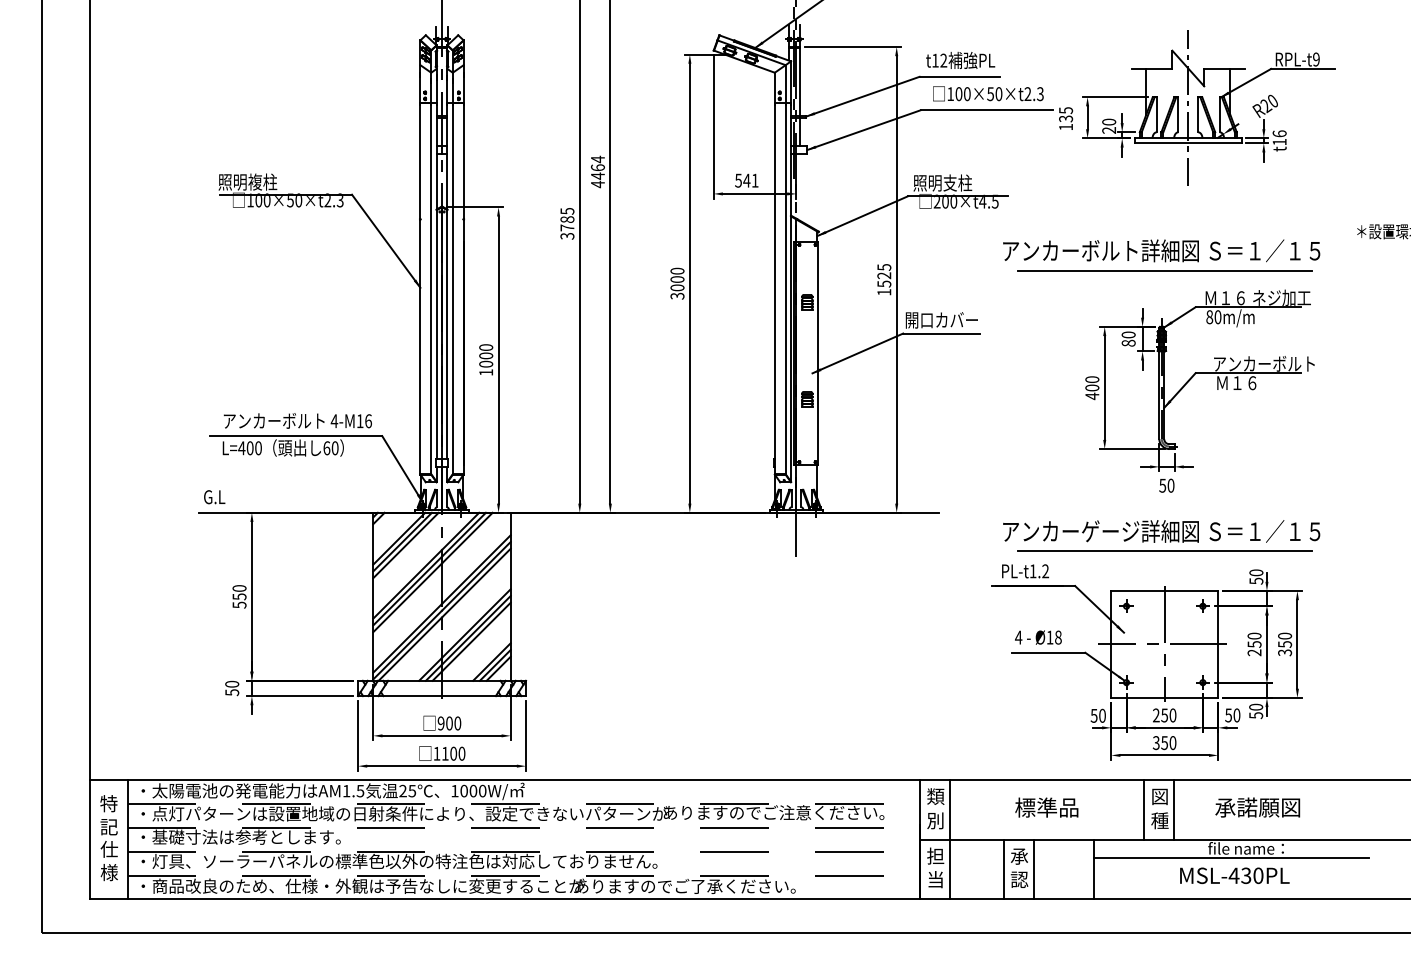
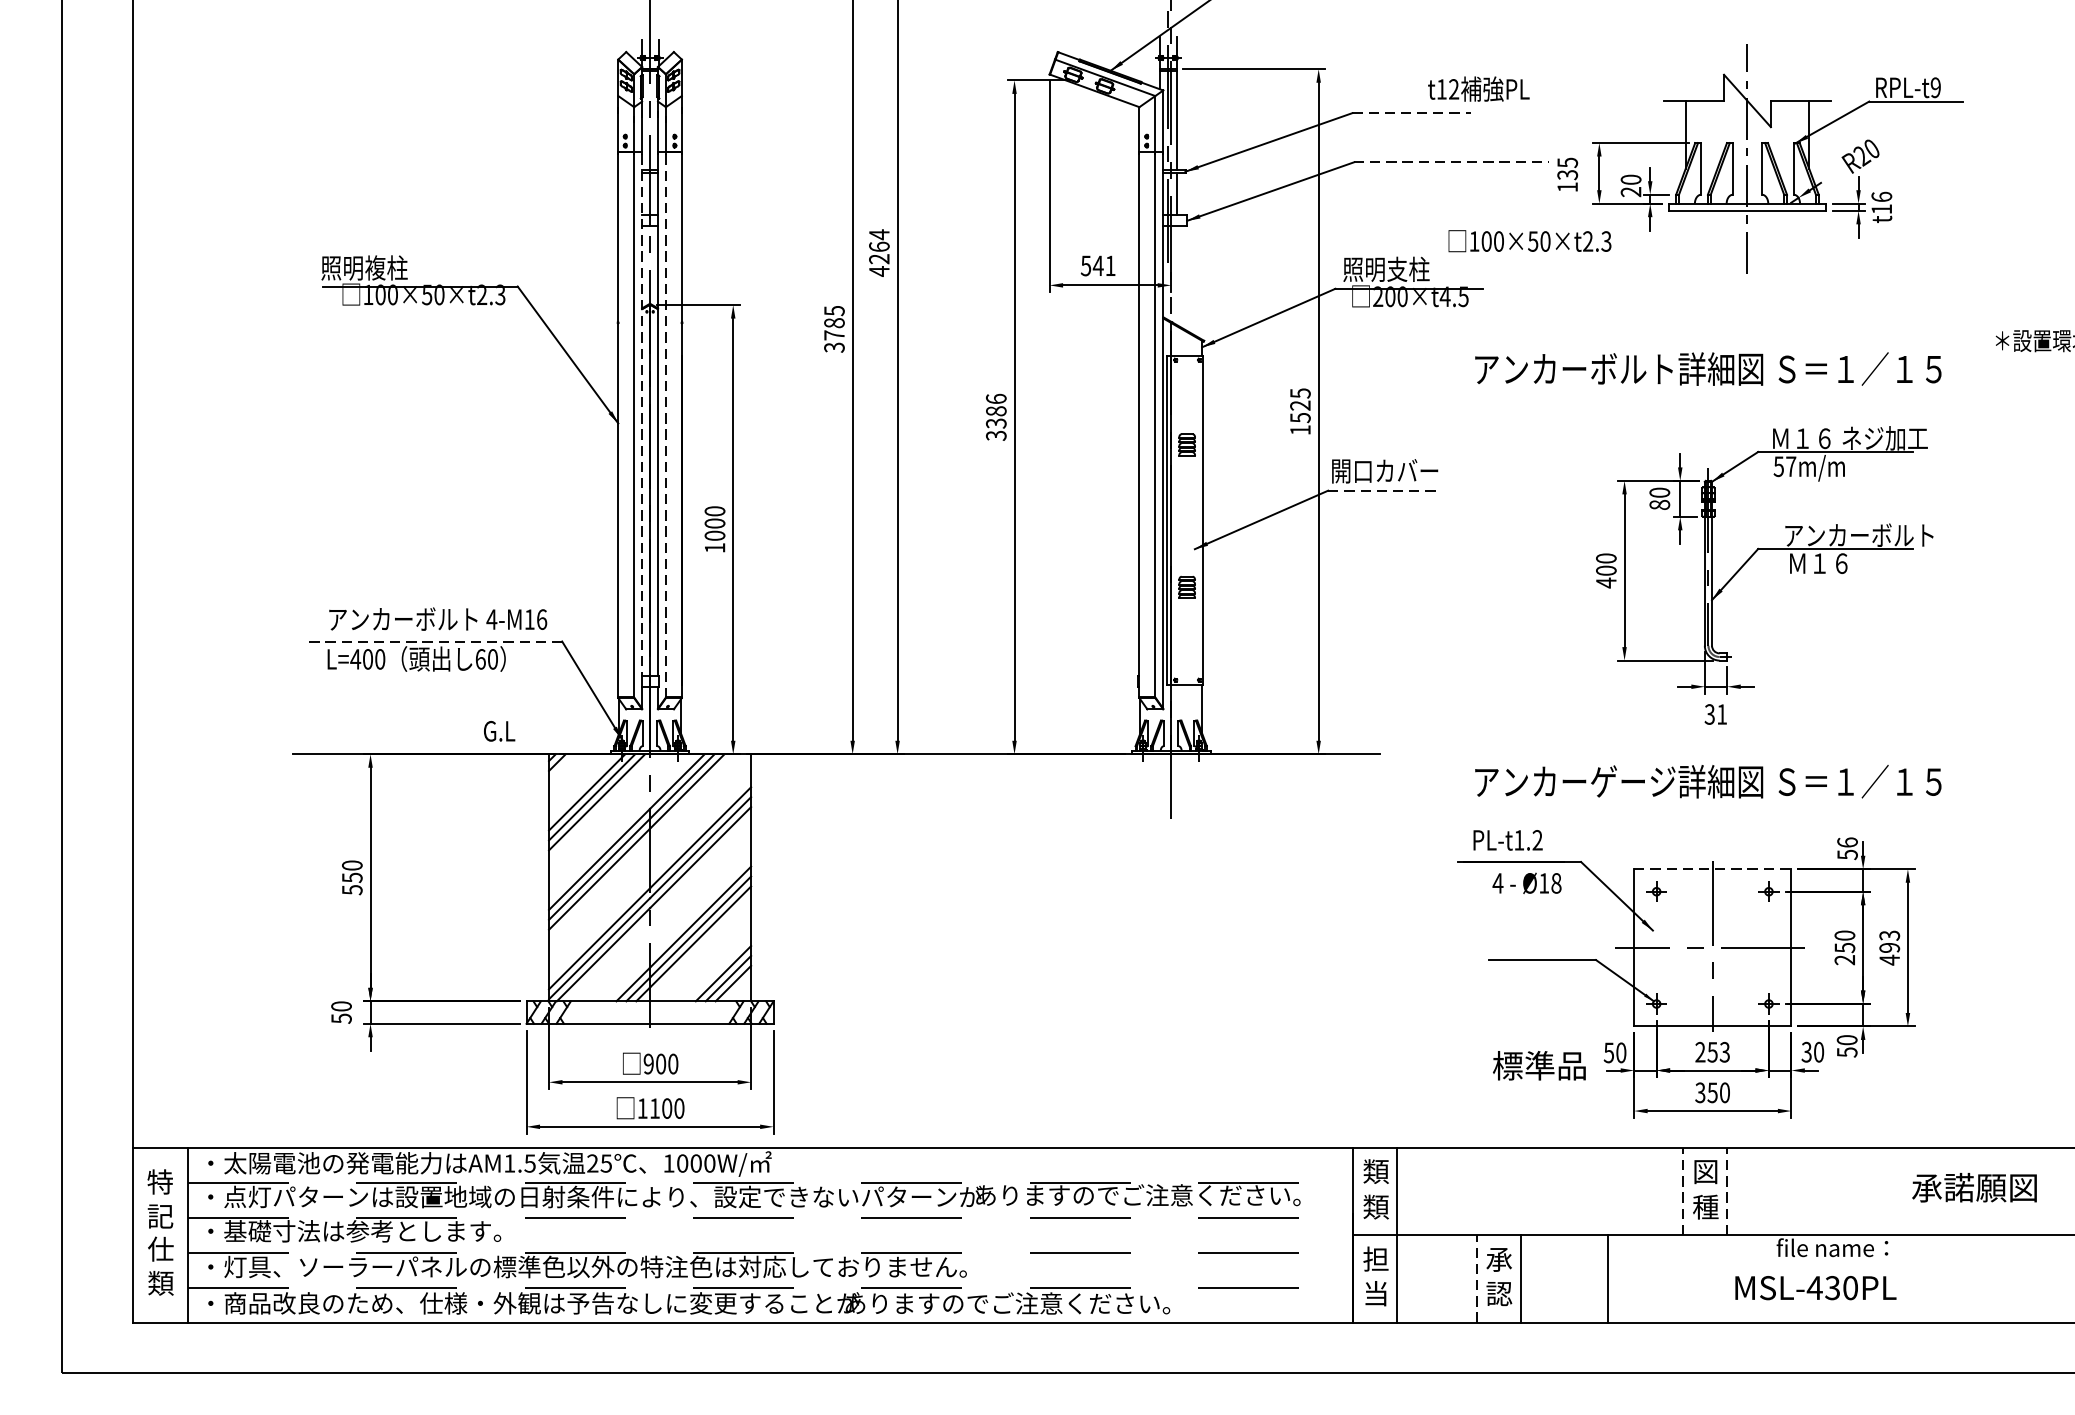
text: (960, 59) -> (1478, 87), moved
line: (960, 76) -> (1412, 112), solid -> dashed
text: (988, 93) -> (1530, 240), moved
line: (987, 110) -> (1452, 162), solid -> dashed
text: (597, 175) -> (878, 258), 4464 -> 4264
line: (1164, 270) -> (1712, 397), removed
text: (677, 279) -> (996, 411), 3000 -> 3386
line: (436, 282) -> (641, 415), solid -> dashed
line: (452, 289) -> (665, 425), solid -> dashed
text: (1213, 317) -> (1784, 467), 80m/m -> 57m/m
line: (941, 333) -> (1384, 490), solid -> dashed
line: (295, 436) -> (434, 642), solid -> dashed
text: (1166, 485) -> (1715, 714), 50 -> 31
text: (214, 497) -> (499, 731), moved
line: (1164, 550) -> (1712, 809), removed
text: (1256, 572) -> (1847, 842), 50 -> 56
line: (1165, 591) -> (1713, 869), solid -> dashed
text: (1038, 637) -> (1527, 883), moved
text: (1285, 644) -> (1890, 947), 350 -> 493
text: (1228, 714) -> (1806, 1050), 50 -> 30
text: (1172, 715) -> (1724, 1052), 250 -> 253
text: (1046, 807) -> (1538, 1065), moved
text: (1257, 807) -> (1974, 1187), moved
line: (1144, 810) -> (1683, 1192), solid -> dashed
line: (1174, 810) -> (1727, 1192), solid -> dashed
text: (935, 820) -> (1375, 1206), 別 -> 類
line: (1230, 858) -> (1809, 1262), removed
line: (1004, 869) -> (1477, 1278), solid -> dashed
text: (109, 872) -> (161, 1283), 様 -> 類
text: (706, 886) -> (1038, 1303), ありますのでご了承ください。 -> ありますのでご注意ください。

